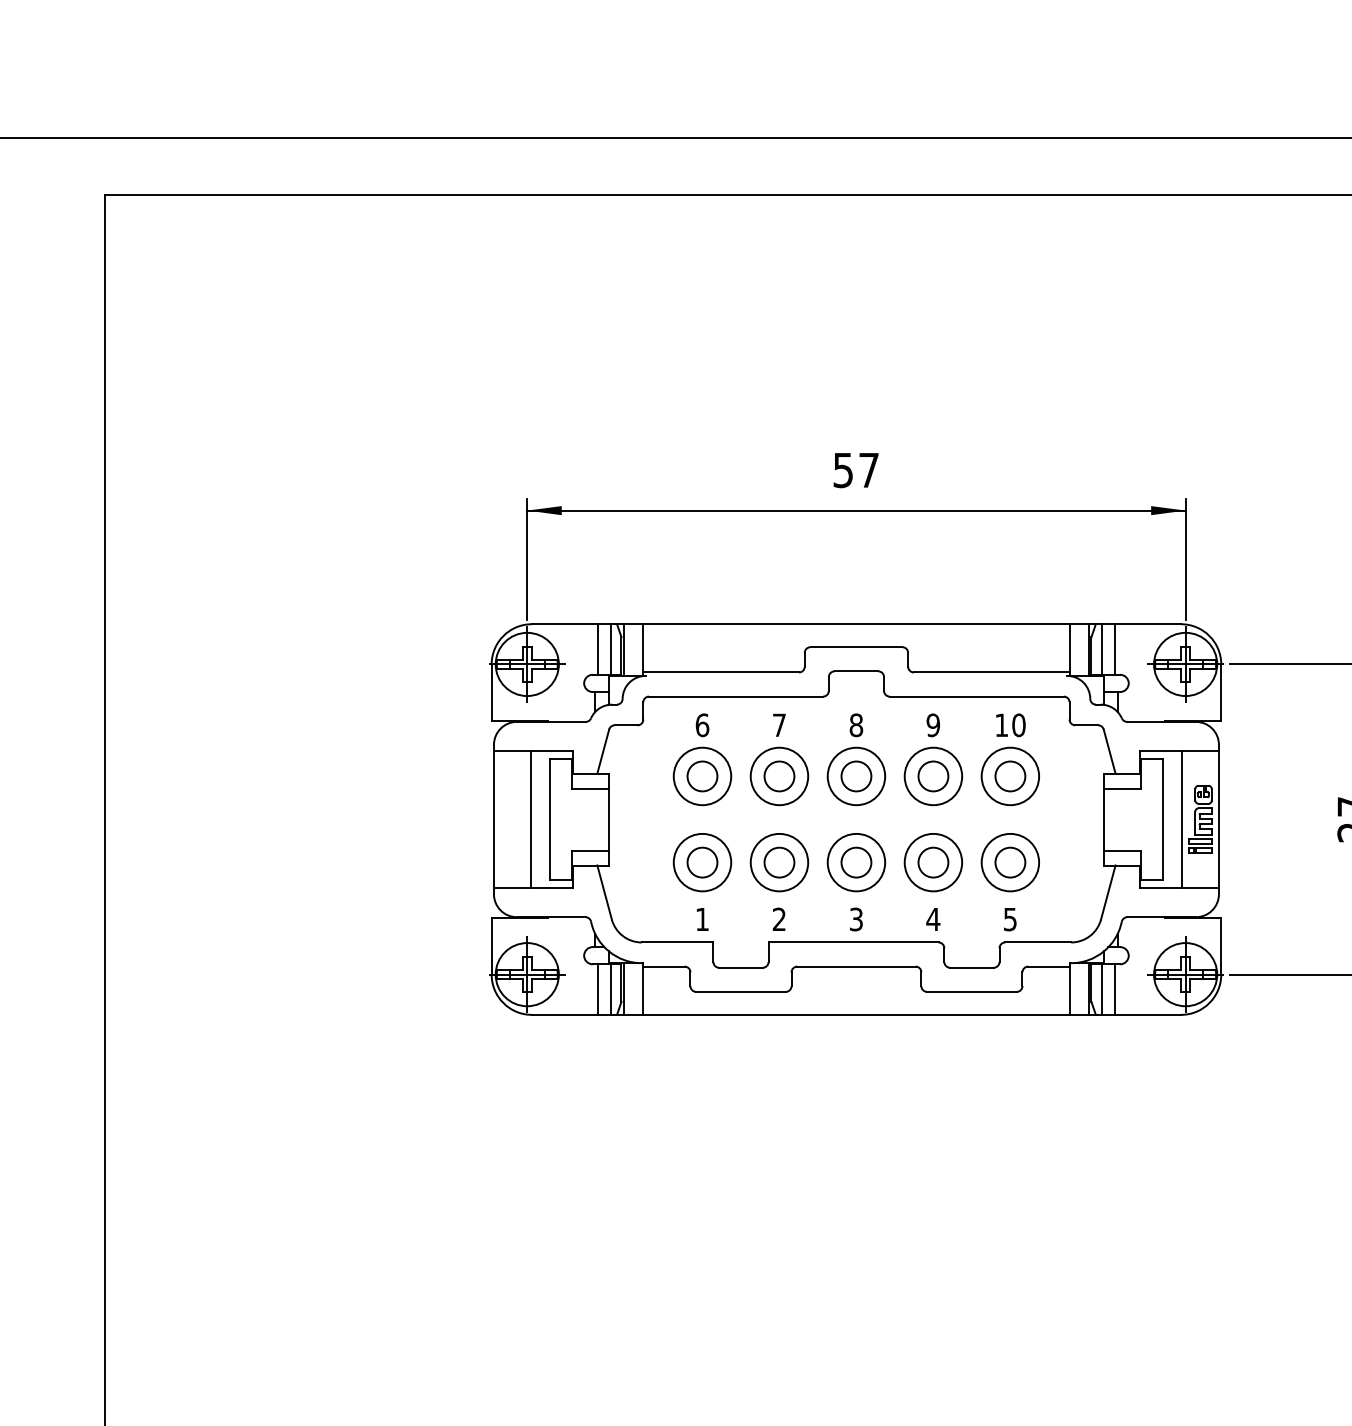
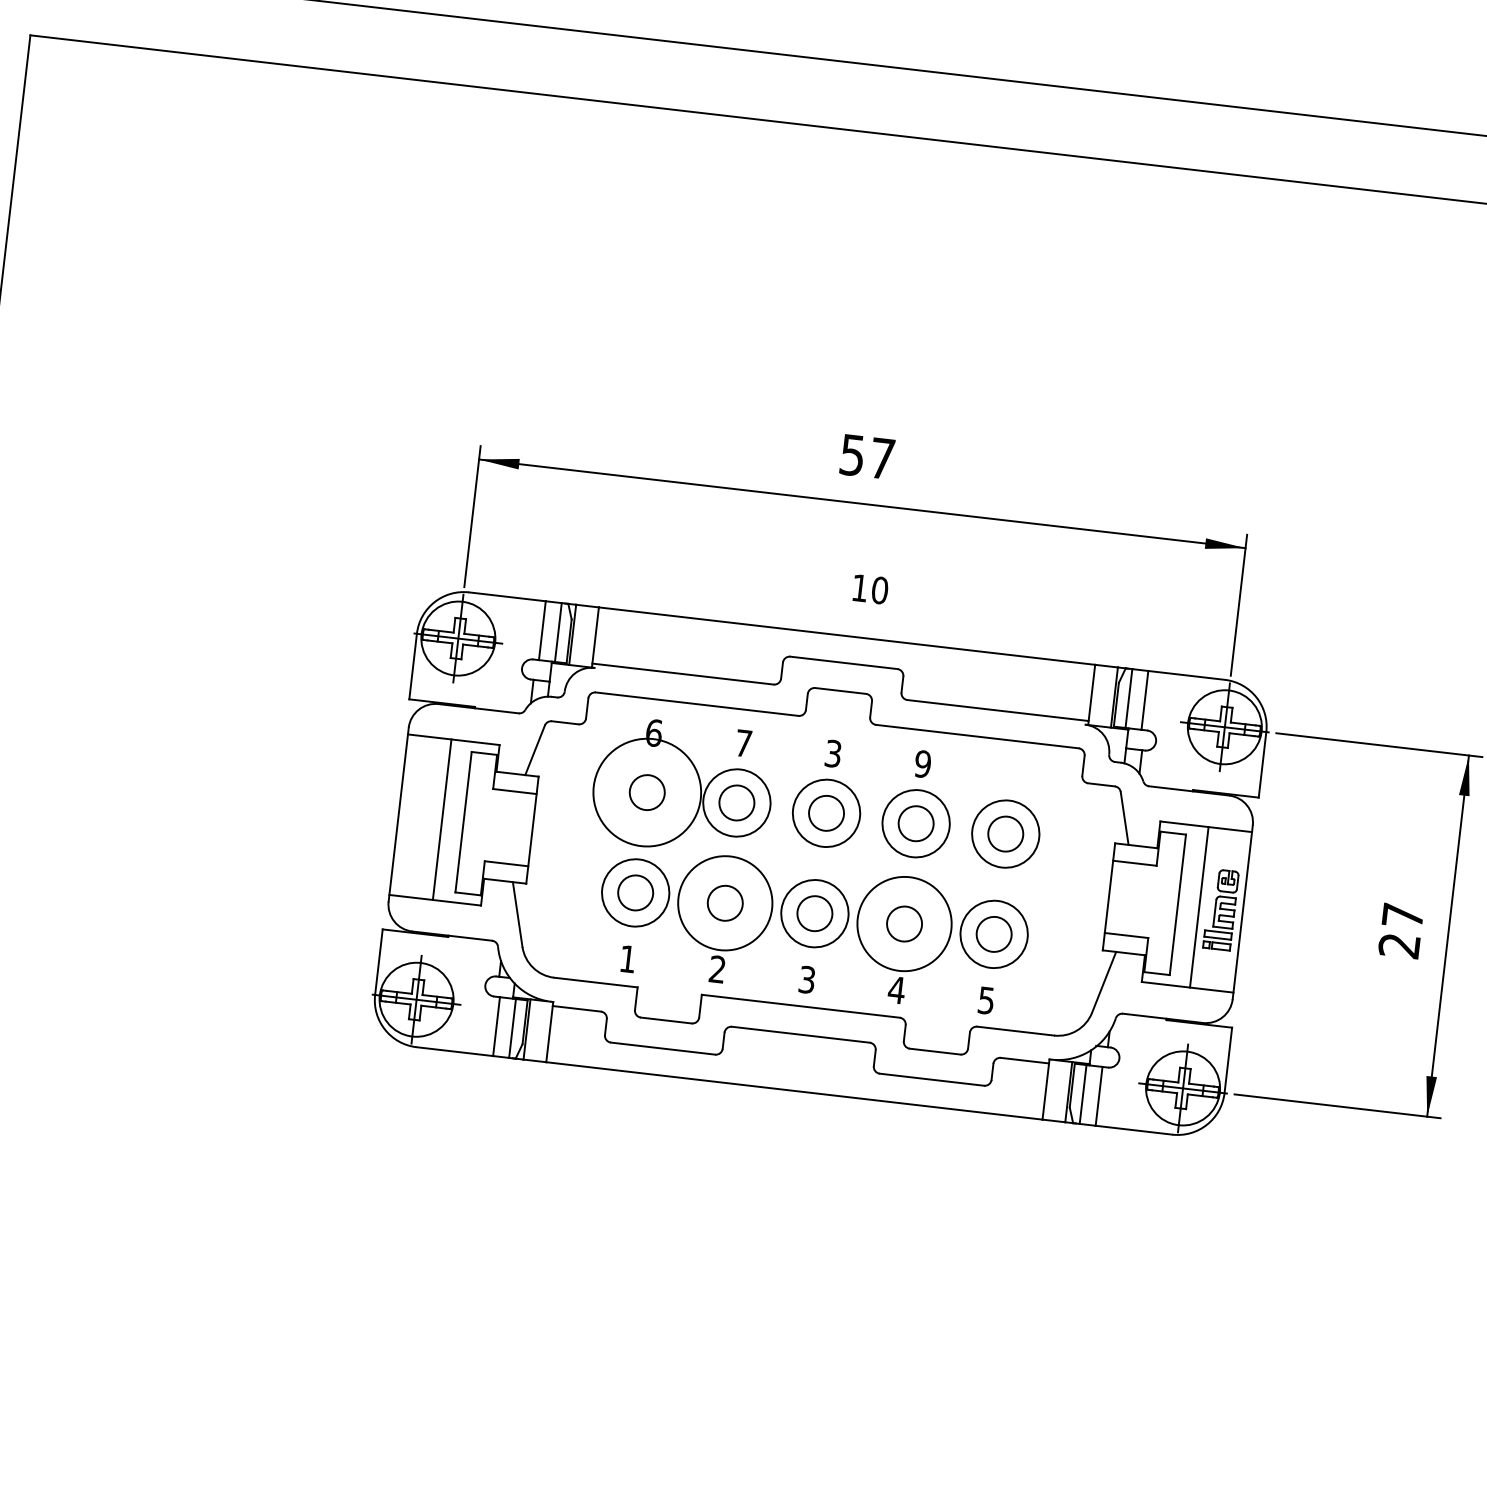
text: (856, 725) -> (833, 754), 8 -> 3
text: (1010, 725) -> (870, 589), moved
circle: (702, 776) -> (647, 792), size x1.6
circle: (779, 862) -> (725, 903), size x1.4
circle: (933, 862) -> (904, 923), size x1.4

